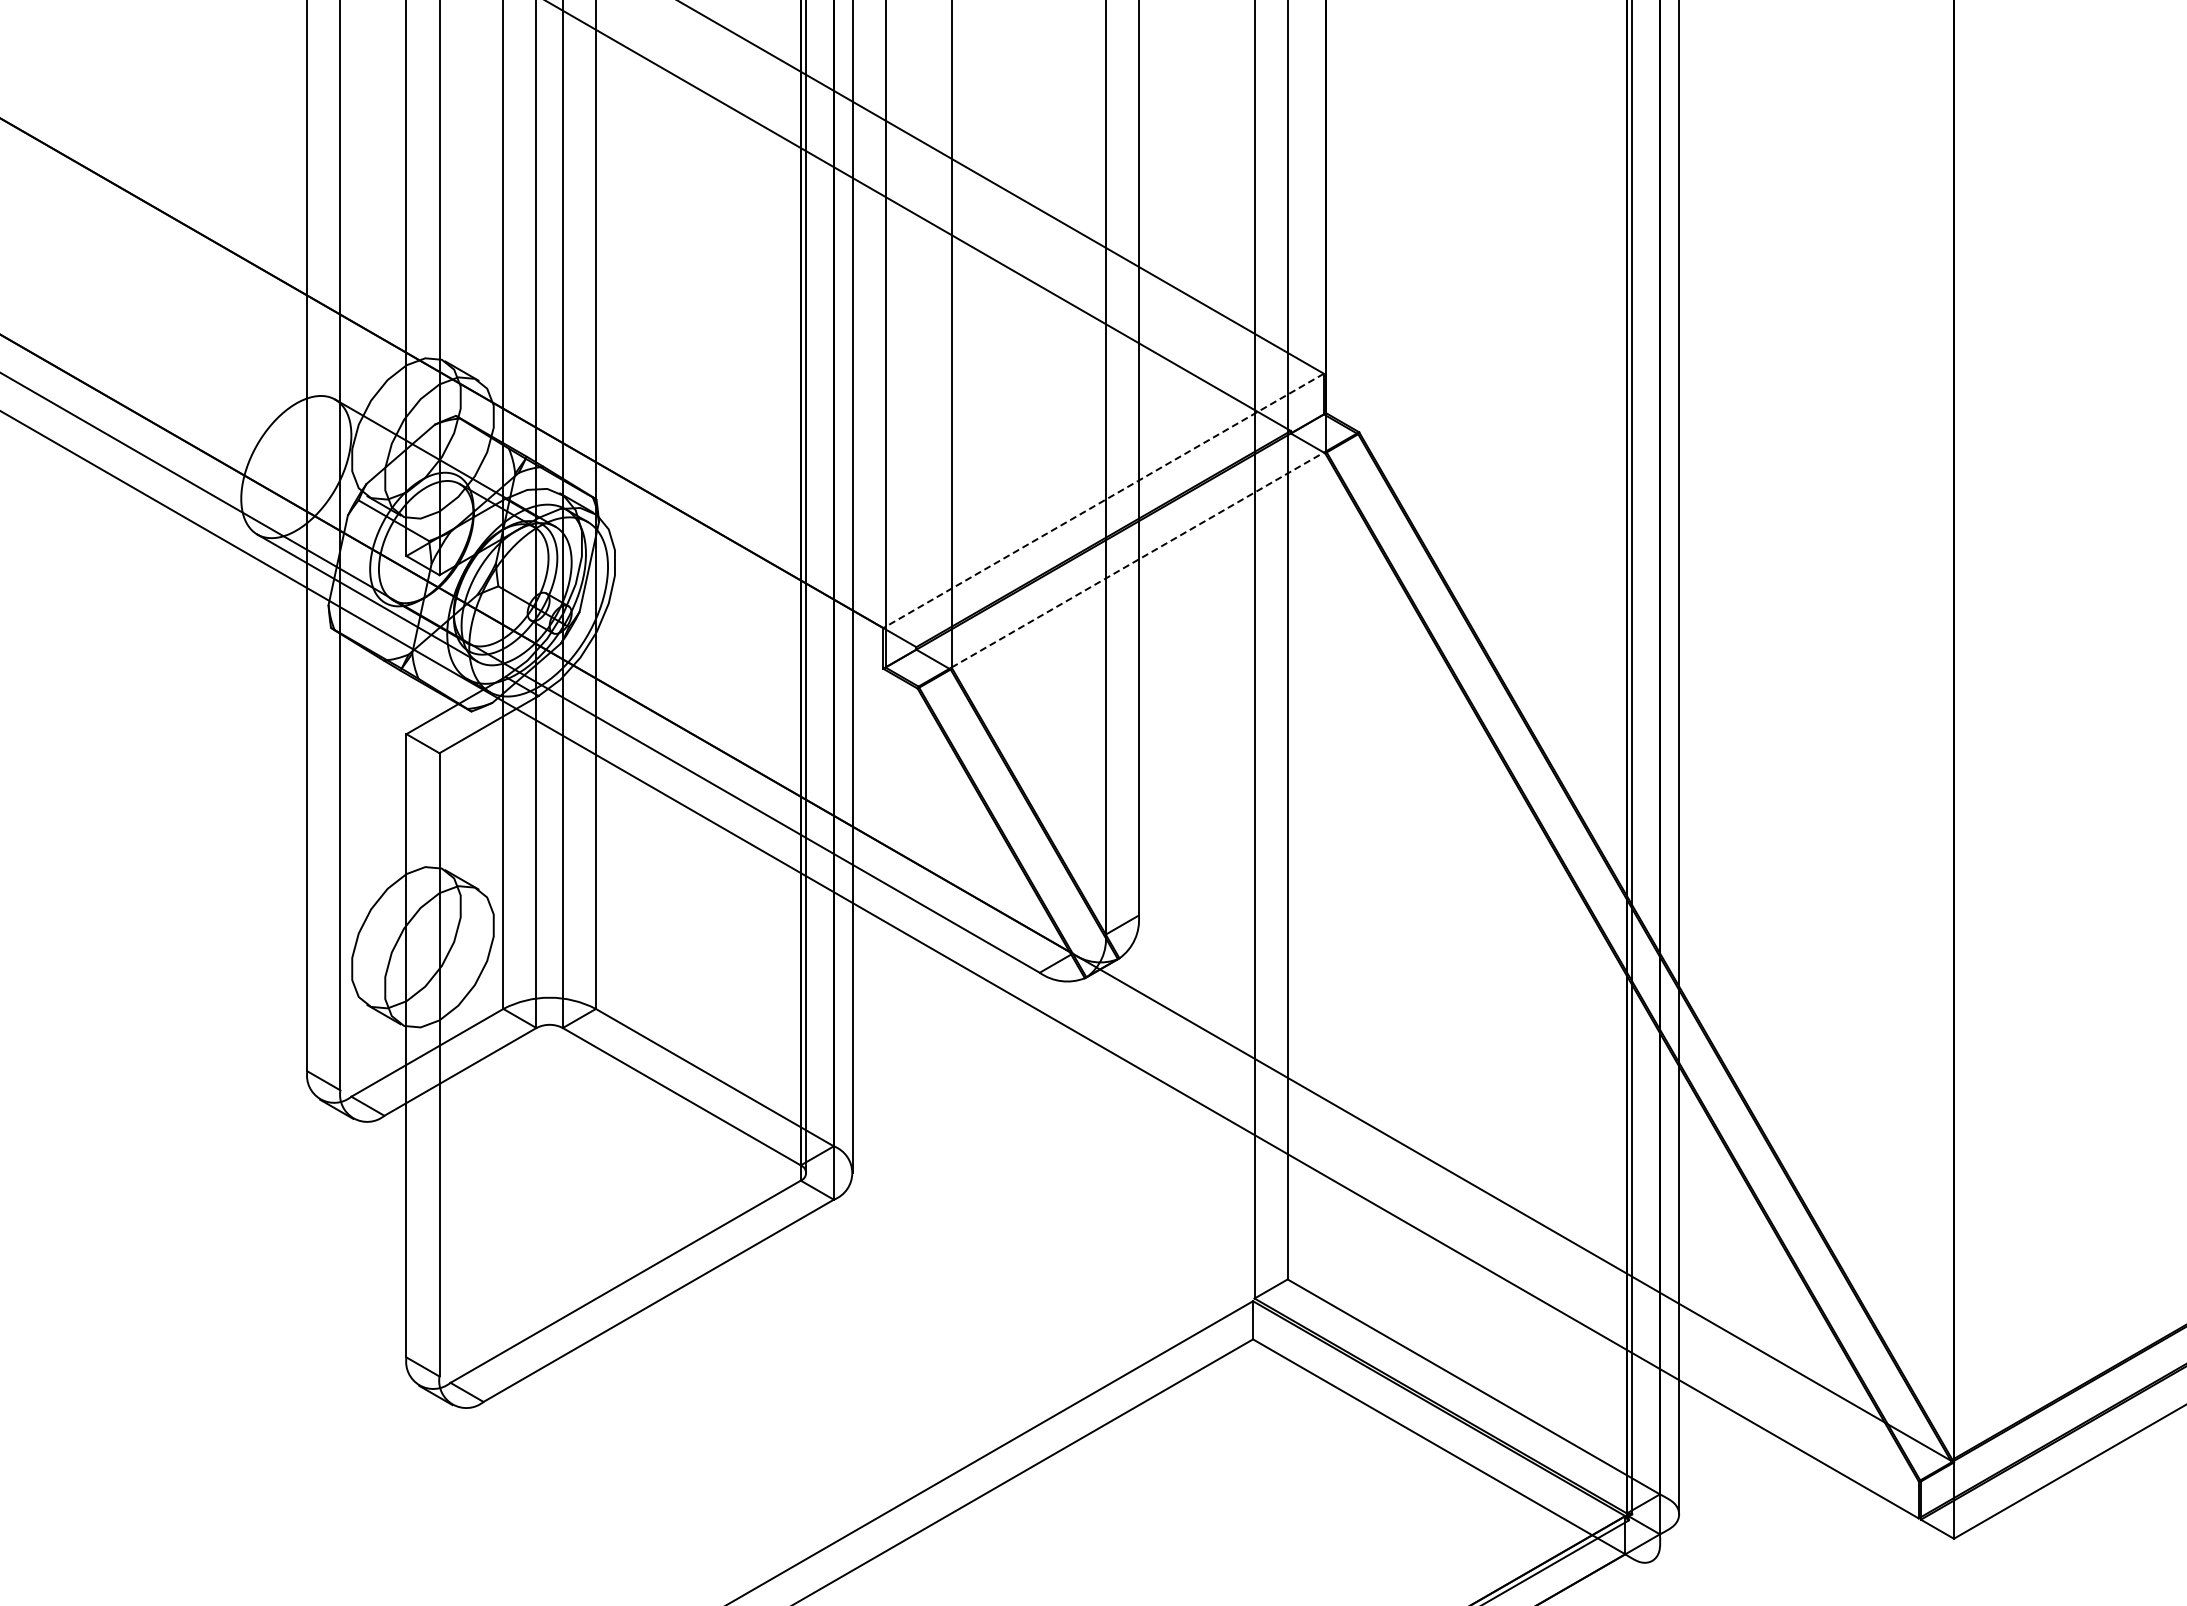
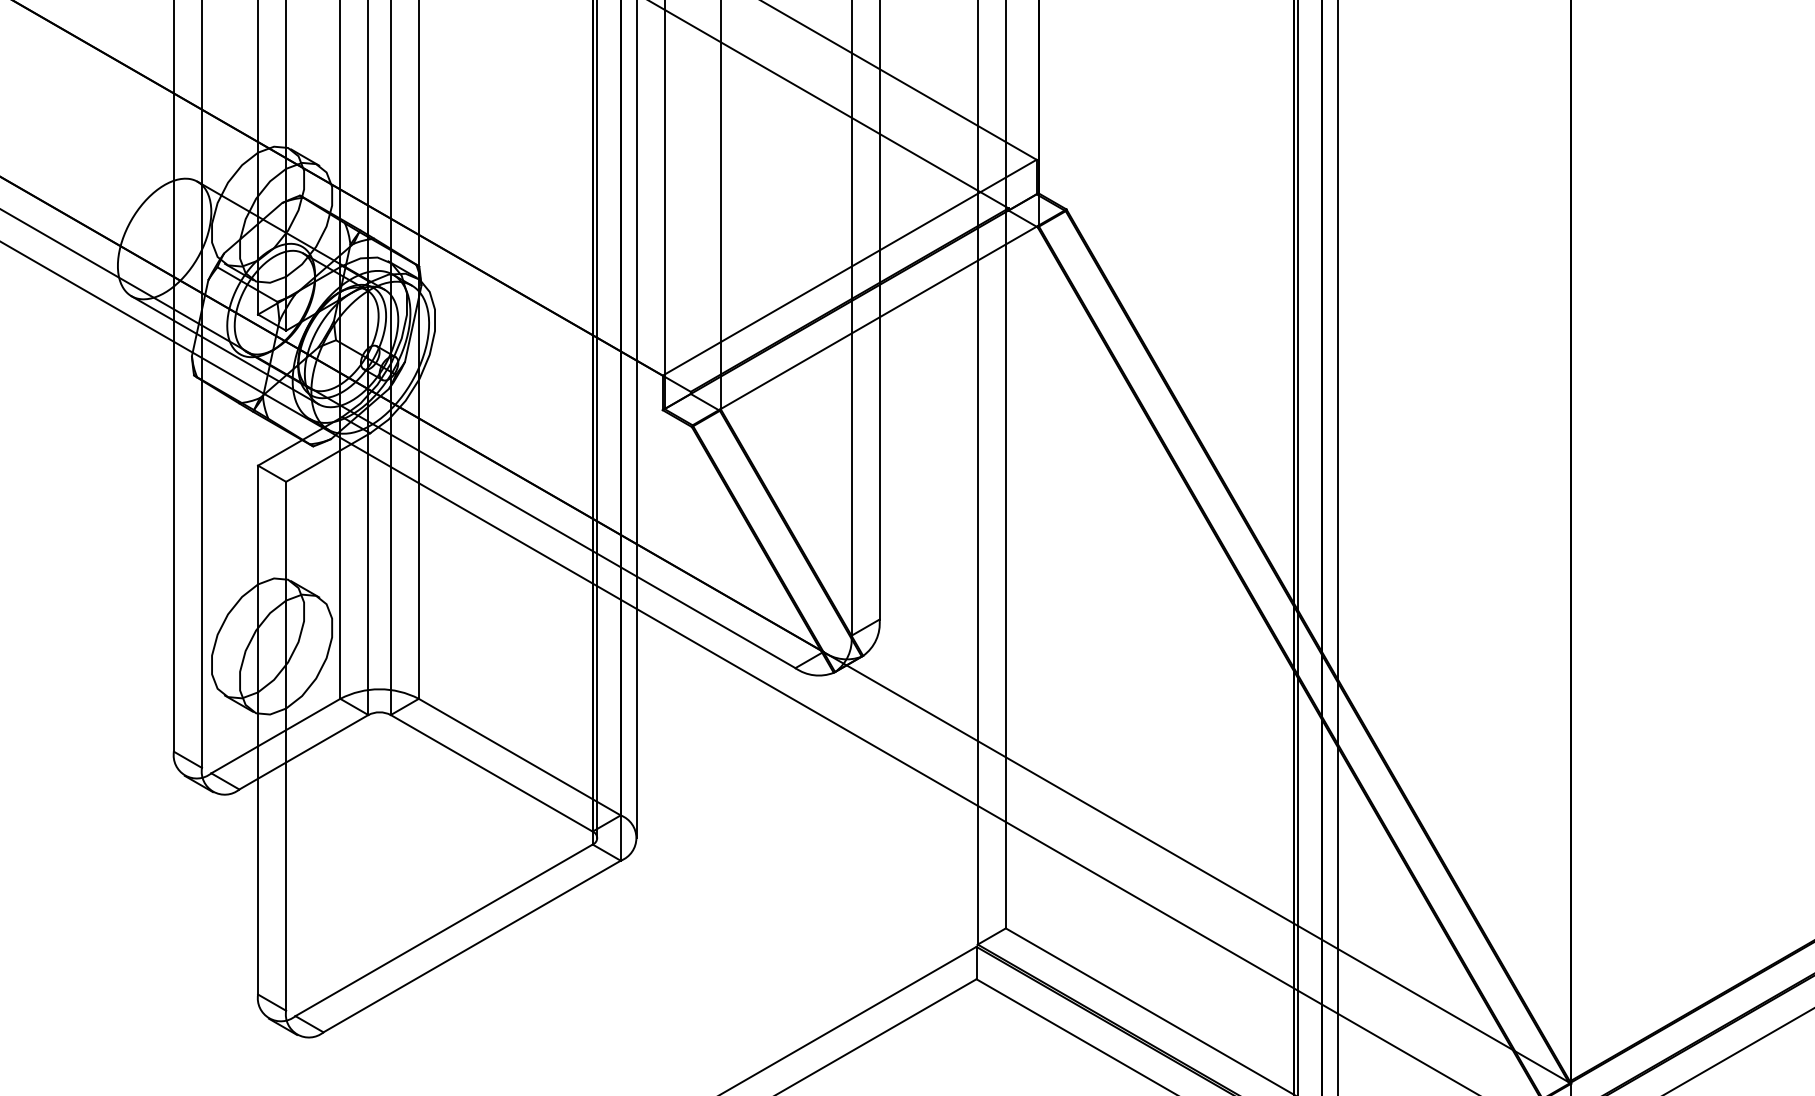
line: (1103, 501) -> (849, 268), dashed -> solid
line: (1139, 559) -> (880, 317), dashed -> solid

